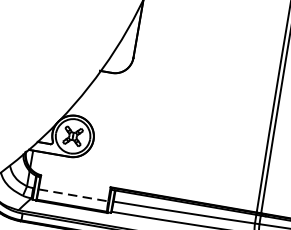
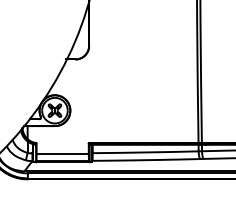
line: (74, 195) -> (63, 153), dashed -> solid

